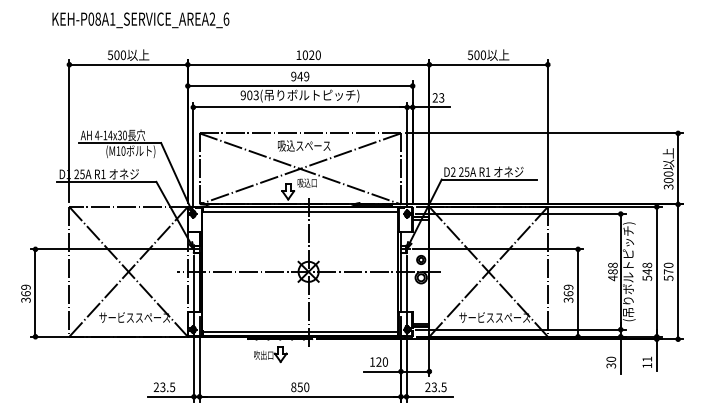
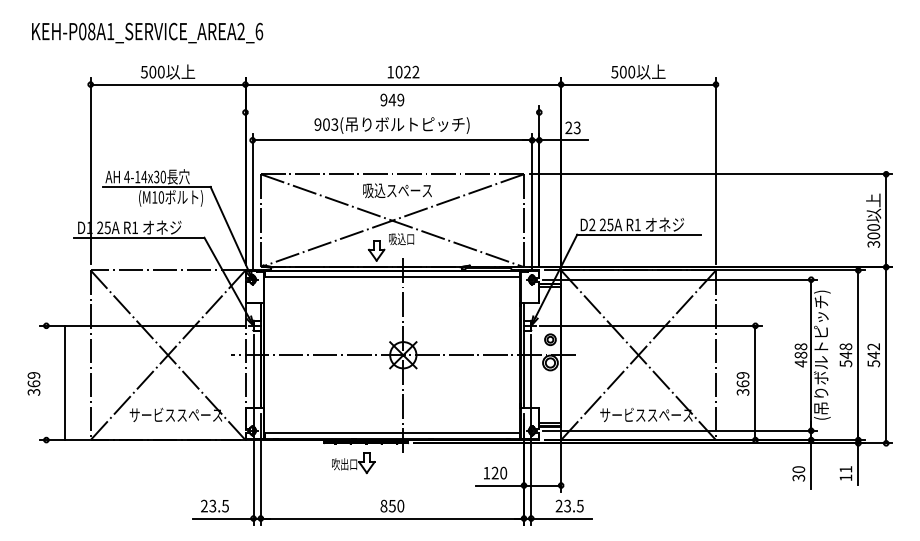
text: (140, 20) -> (147, 33), moved
text: (317, 55) -> (414, 72), 1020 -> 1022
line: (299, 86) -> (391, 113), removed
text: (668, 268) -> (873, 350), 570 -> 542
line: (35, 292) -> (64, 382), moved

